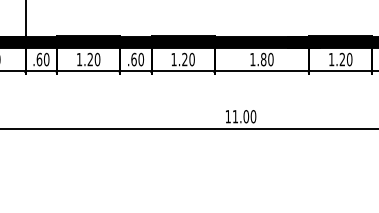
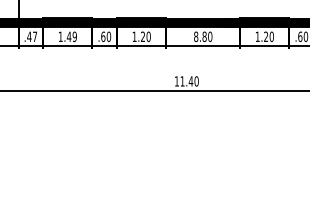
text: (43, 59) -> (32, 36), .60 -> .47
text: (93, 59) -> (71, 36), 1.20 -> 1.49
text: (253, 59) -> (196, 36), 1.80 -> 8.80
text: (245, 116) -> (190, 81), 11.00 -> 11.40

